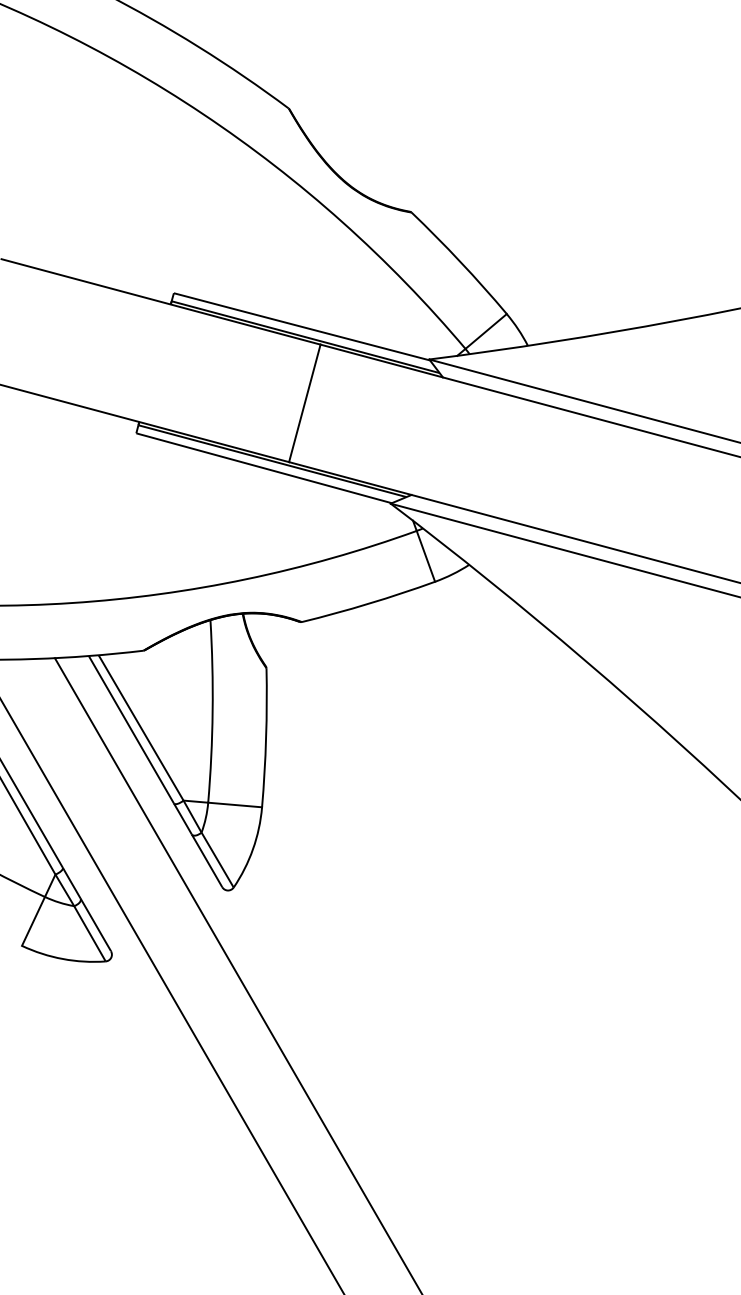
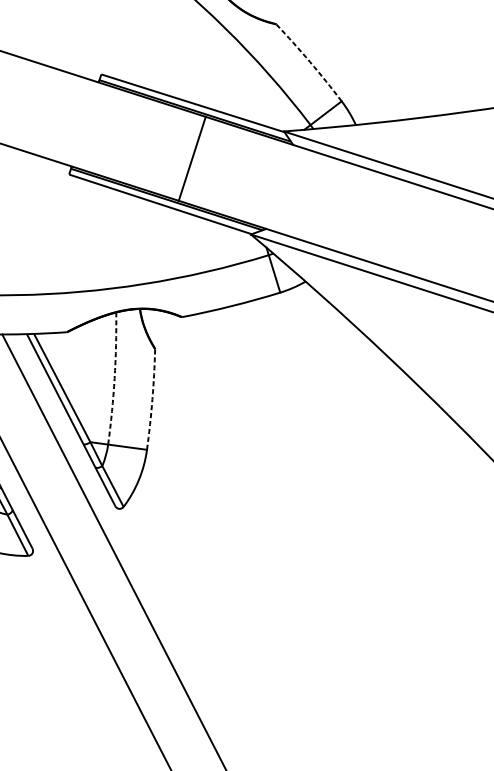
arc: (460, 262) -> (310, 62), solid -> dashed
arc: (212, 711) -> (114, 378), solid -> dashed
arc: (266, 737) -> (152, 399), solid -> dashed

